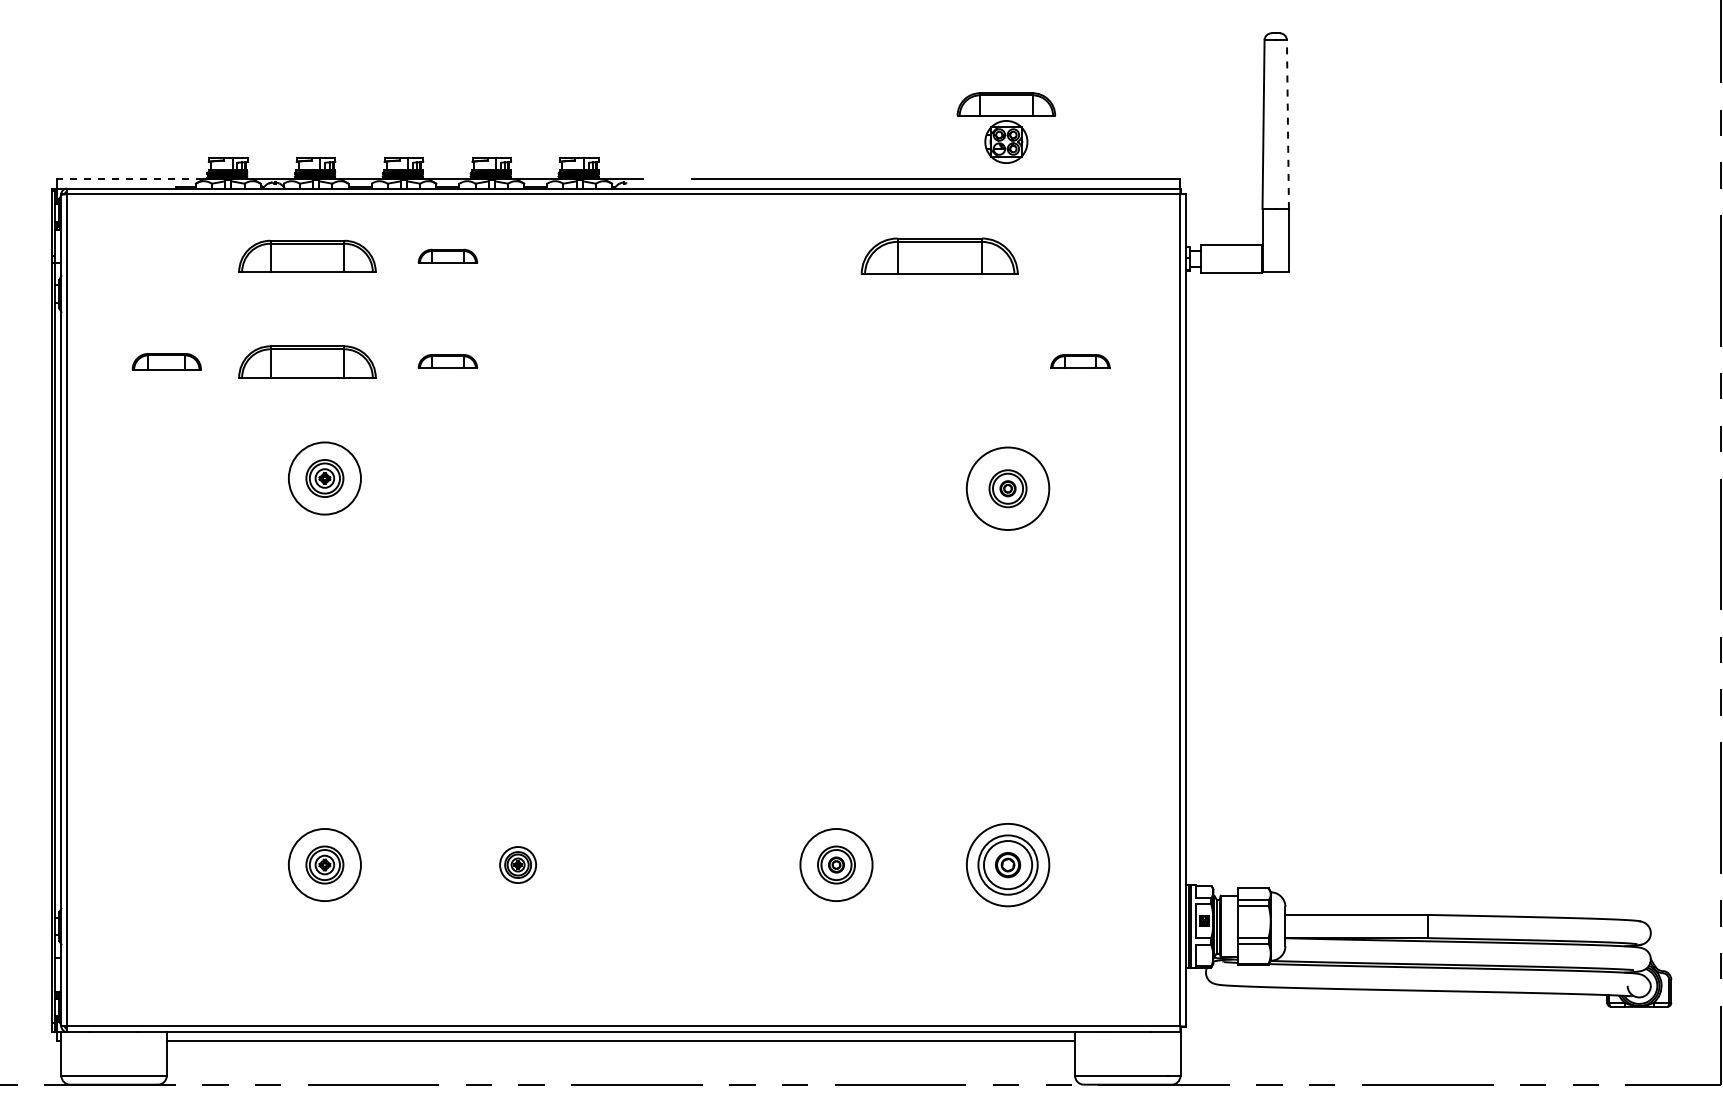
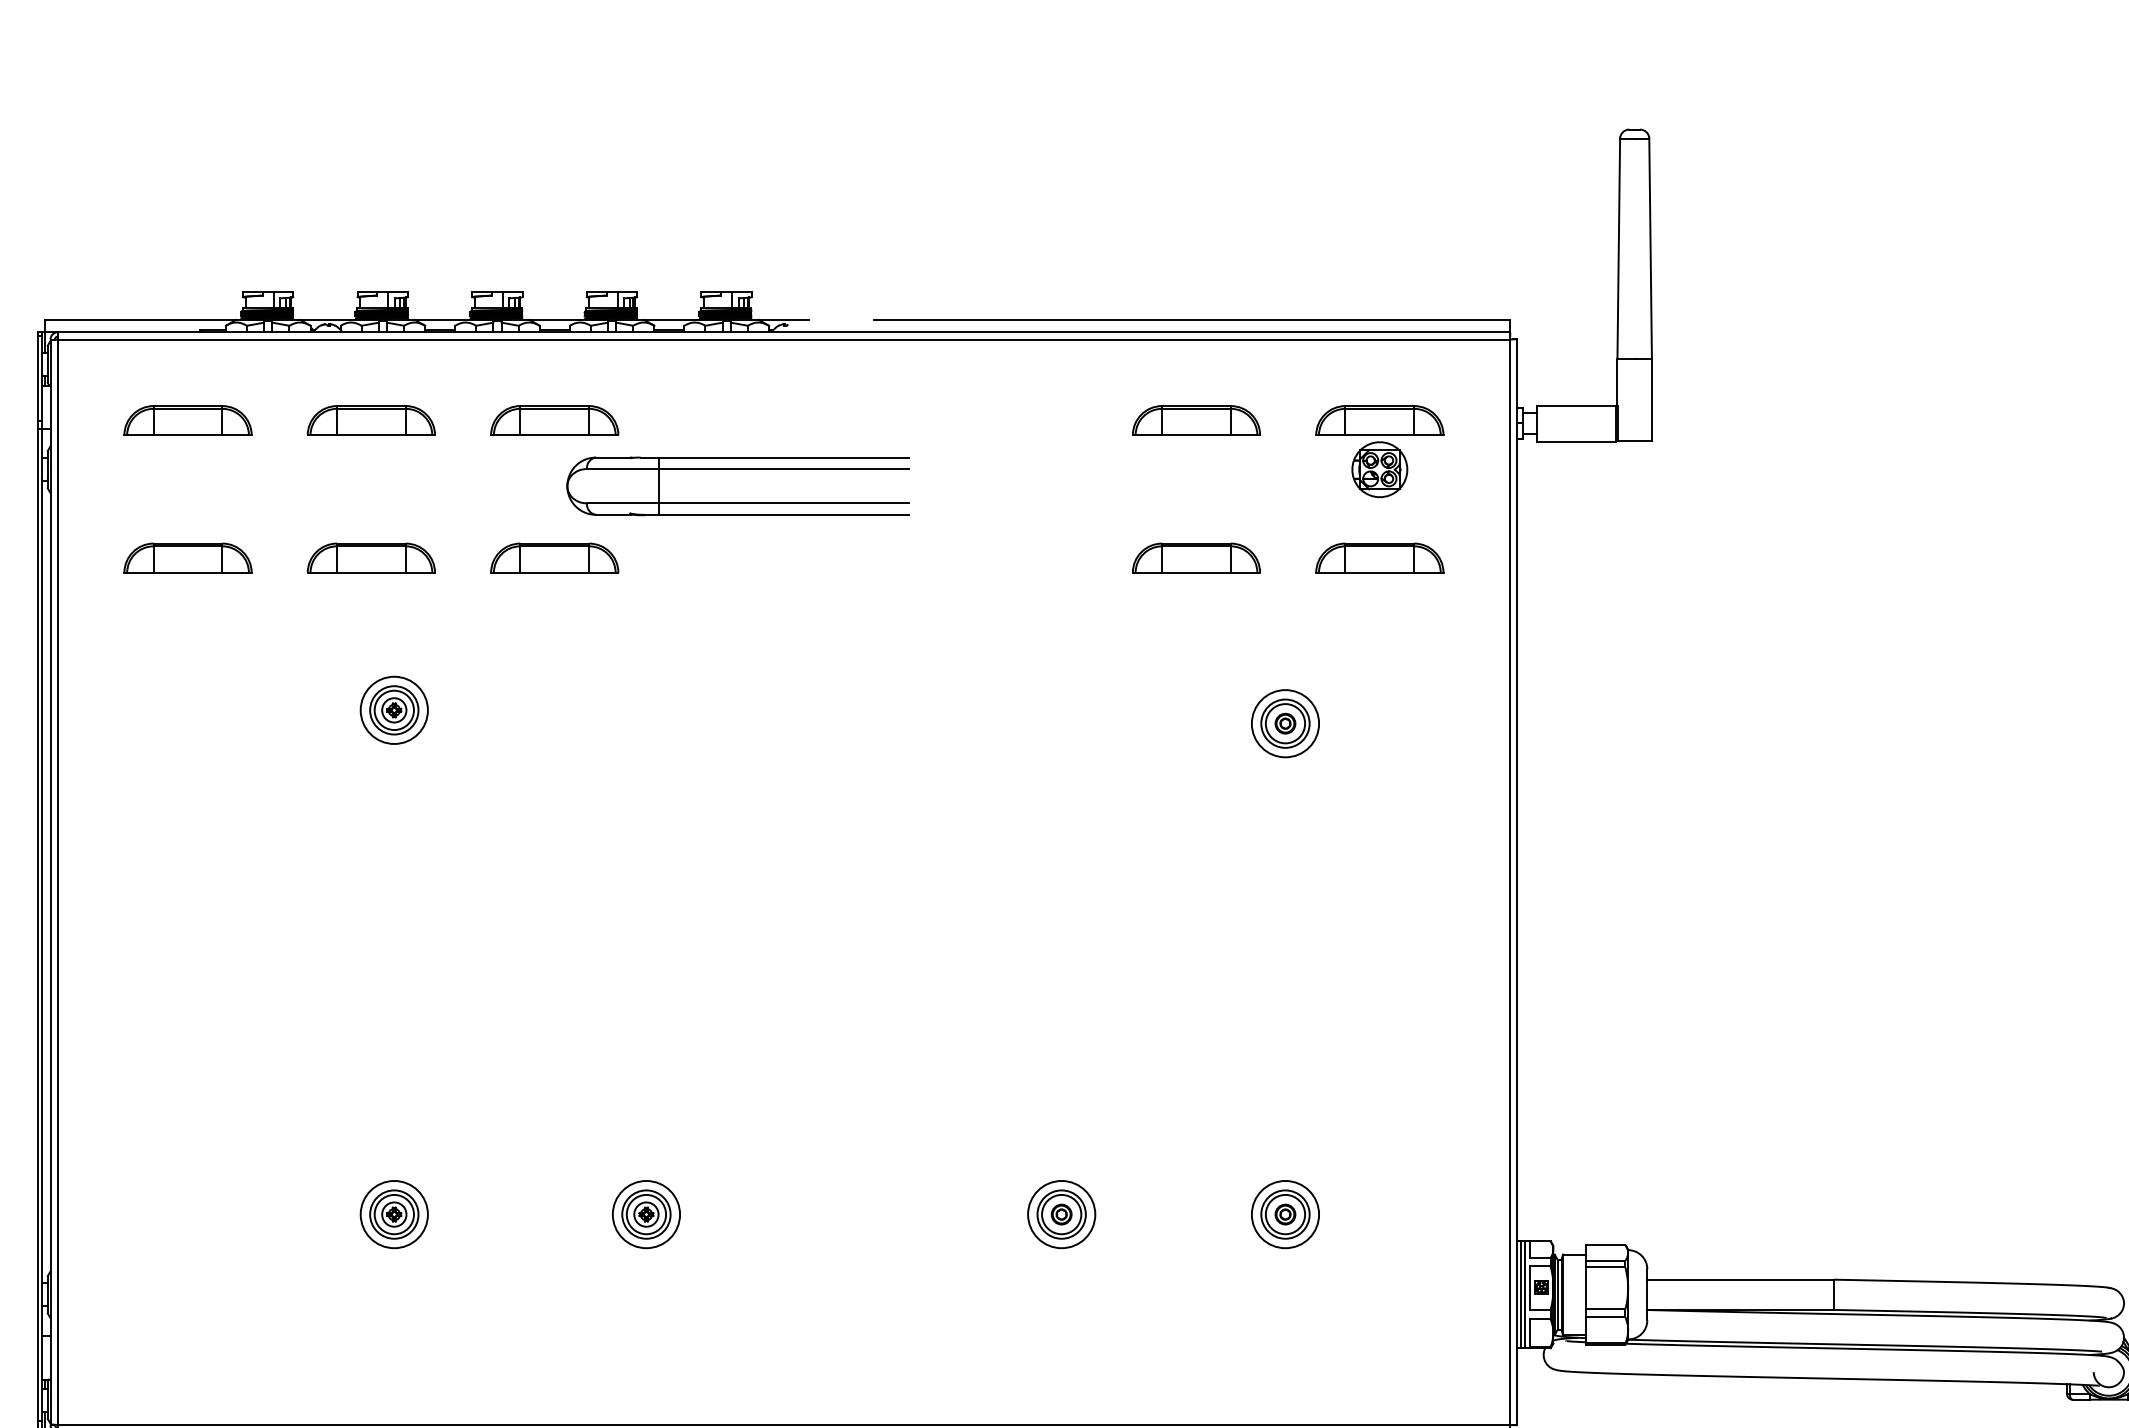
line: (1287, 124) -> (1650, 248), dashed -> solid
part: (1005, 127) -> (1378, 450), moved
line: (129, 179) -> (139, 320), dashed -> solid
part: (166, 256) -> (187, 420), added
part: (306, 256) -> (370, 420), size x0.71
part: (447, 256) -> (554, 420), size x1.67
part: (939, 256) -> (1196, 420), size x0.62
part: (587, 294) -> (736, 470), added
part: (166, 361) -> (187, 557), size x1.43
part: (306, 361) -> (370, 557), size x0.71
part: (447, 361) -> (554, 557), size x1.67
part: (939, 361) -> (1196, 557), added
part: (1080, 361) -> (1379, 557), size x1.67
circle: (324, 478) -> (393, 710), size x0.71
circle: (1007, 488) -> (1284, 723), size x0.62
circle: (324, 864) -> (393, 1213), size x0.71
part: (517, 864) -> (645, 1213), size x1.43
circle: (836, 864) -> (1061, 1213), size x0.71
part: (1007, 864) -> (1284, 1213), size x0.62

